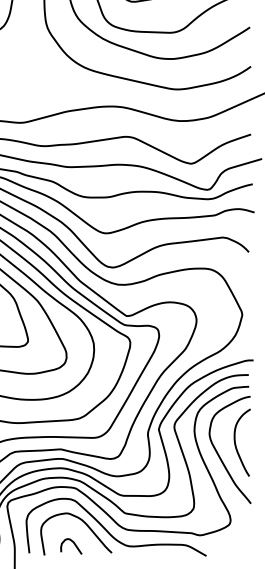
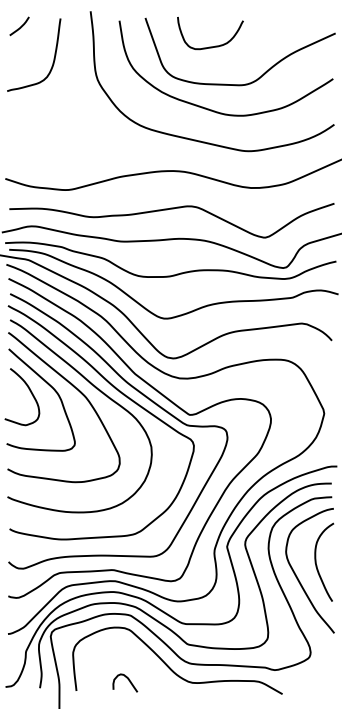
curve: (85, 524) -> (141, 657), removed

